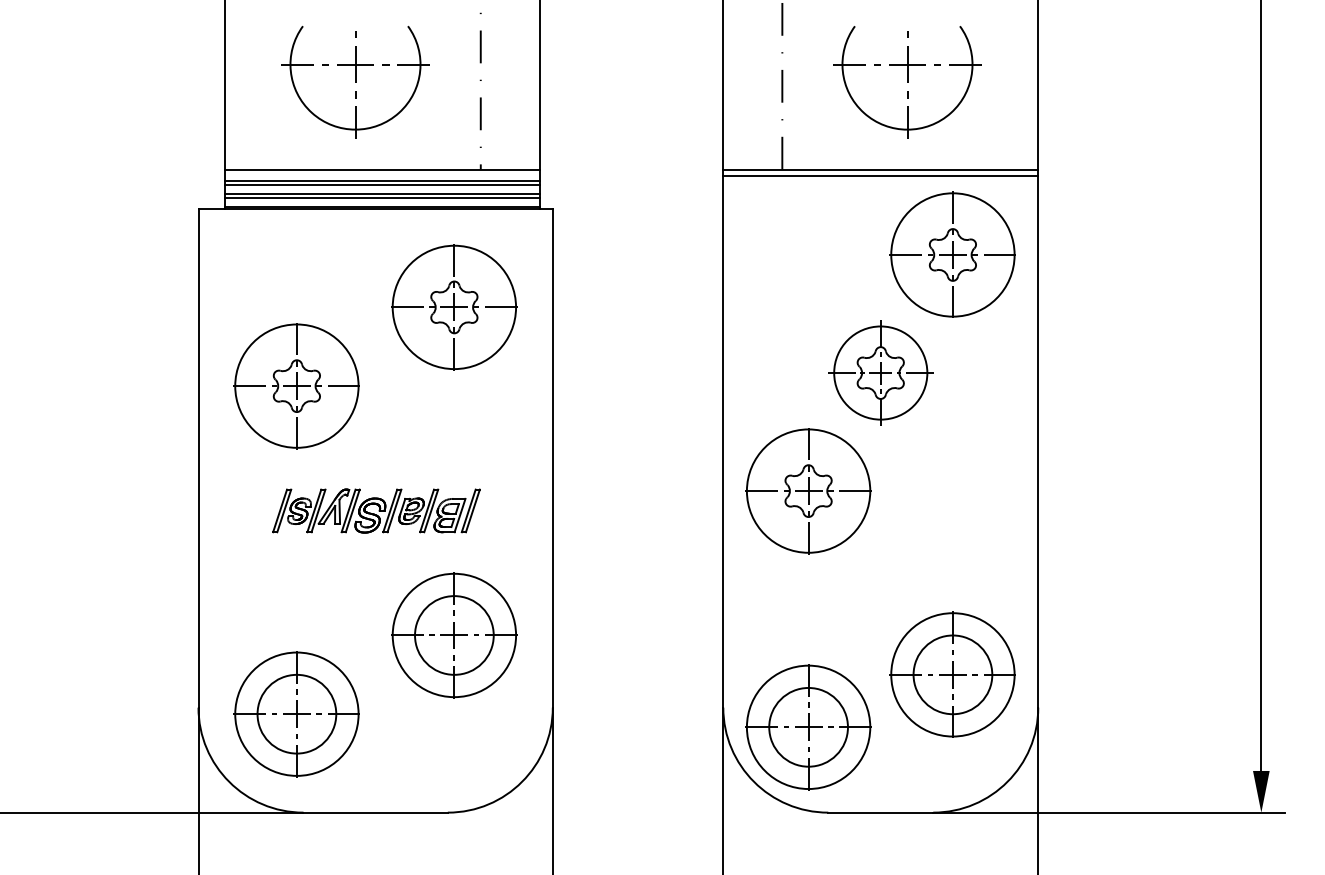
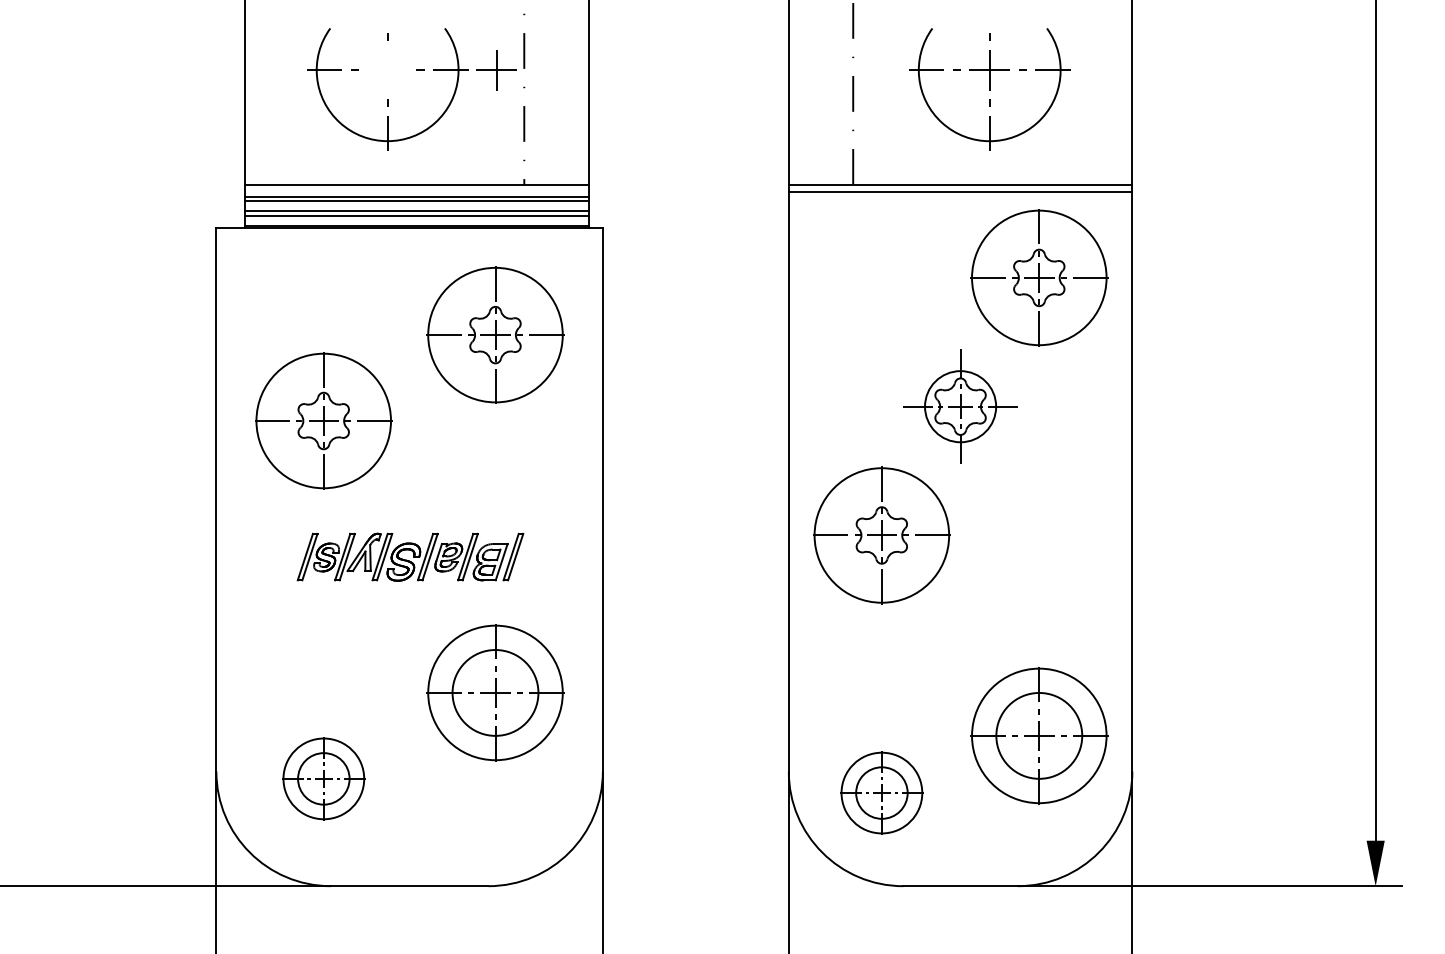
part: (355, 64) -> (496, 70), moved
circle: (880, 372) -> (960, 406), size x0.7
part: (296, 713) -> (323, 778), size x0.6
part: (808, 726) -> (881, 792), size x0.6

